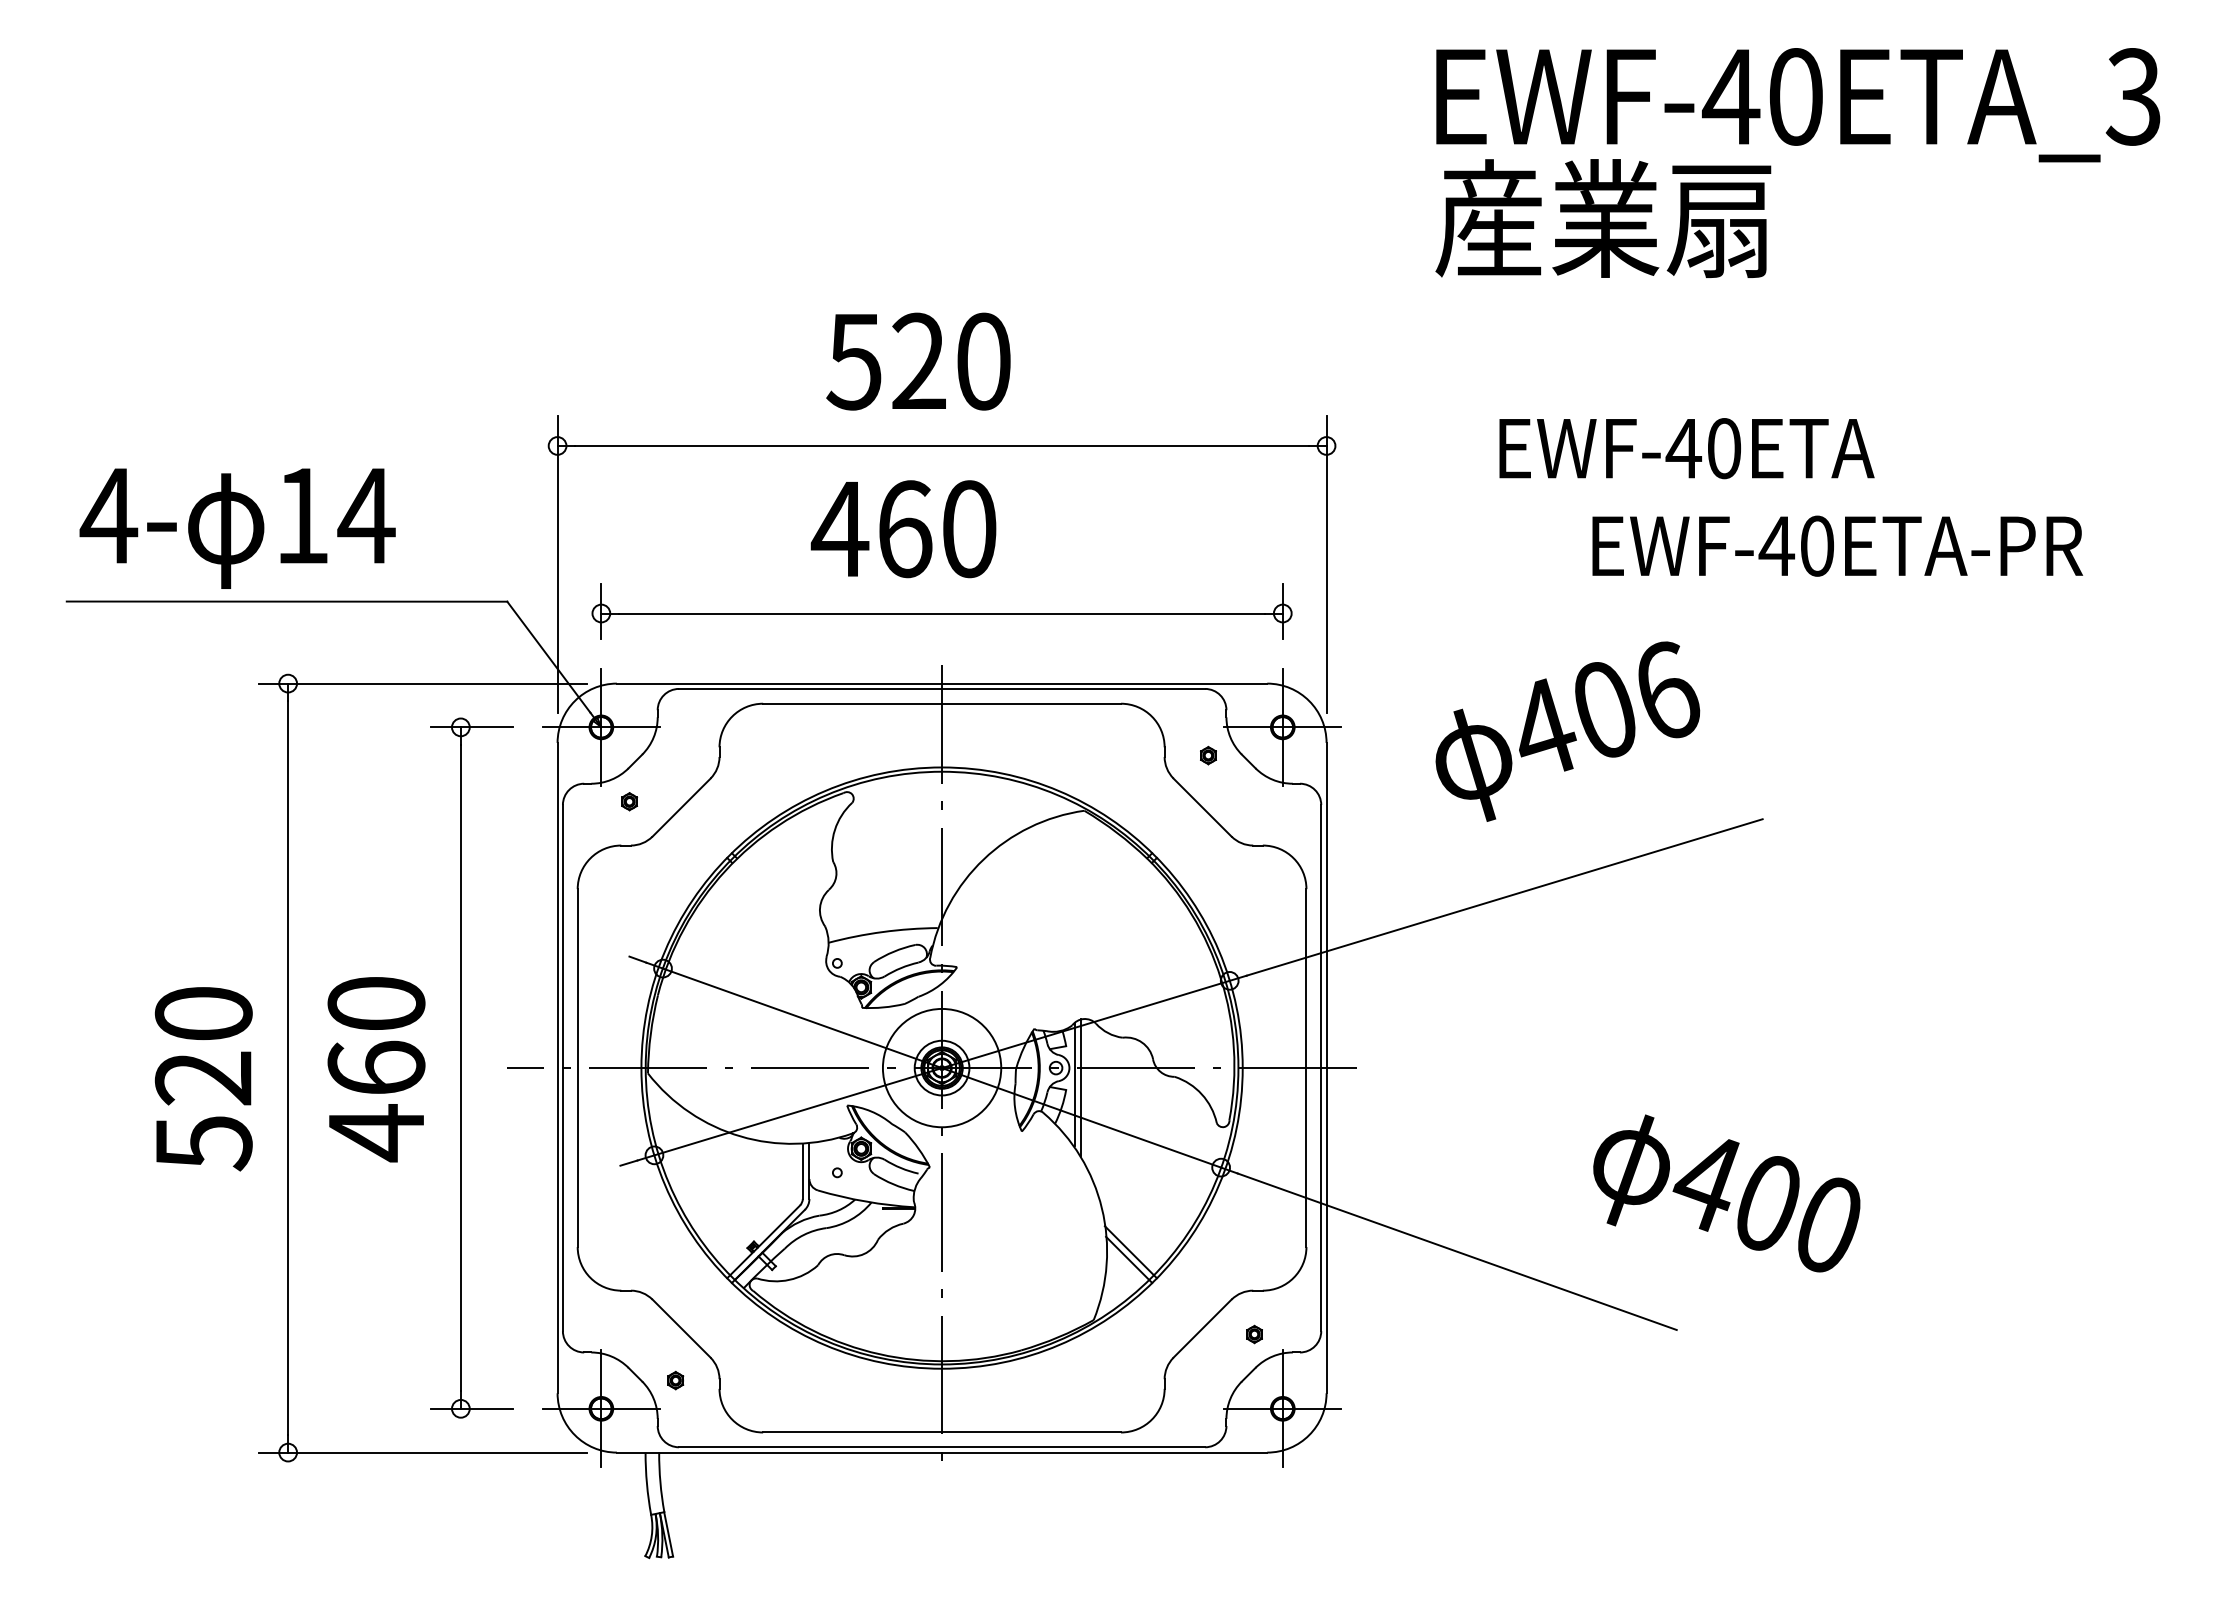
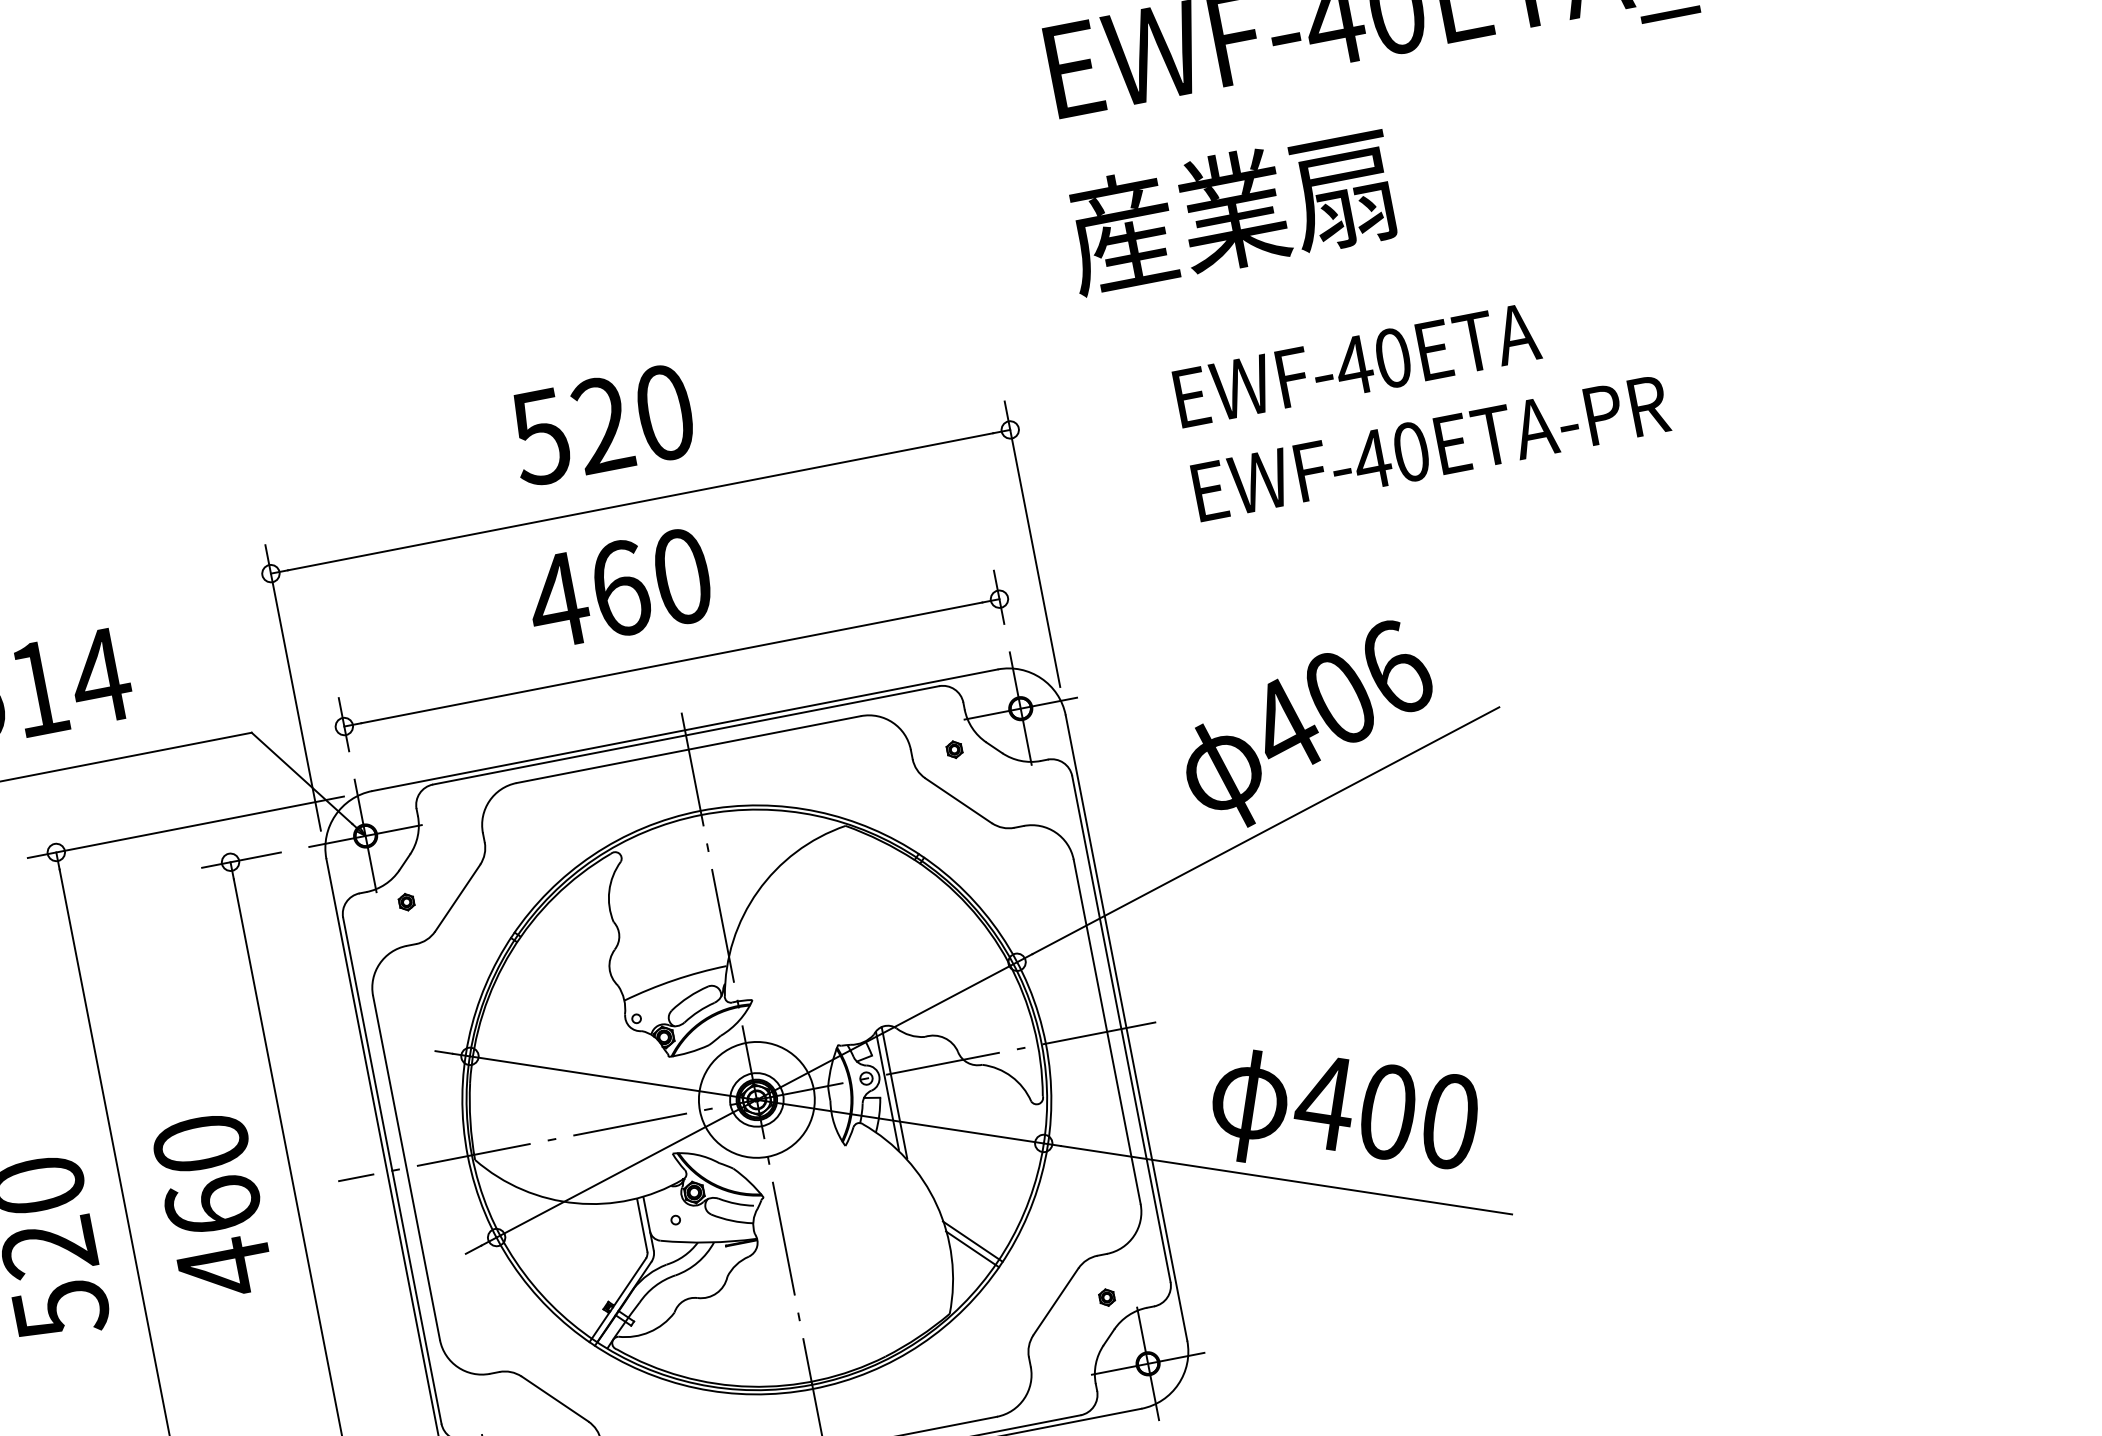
text: (1603, 218) -> (1231, 210), moved
text: (1837, 545) -> (1430, 447), moved
text: (1567, 731) -> (1308, 725), moved
text: (1726, 1193) -> (1346, 1110), moved

